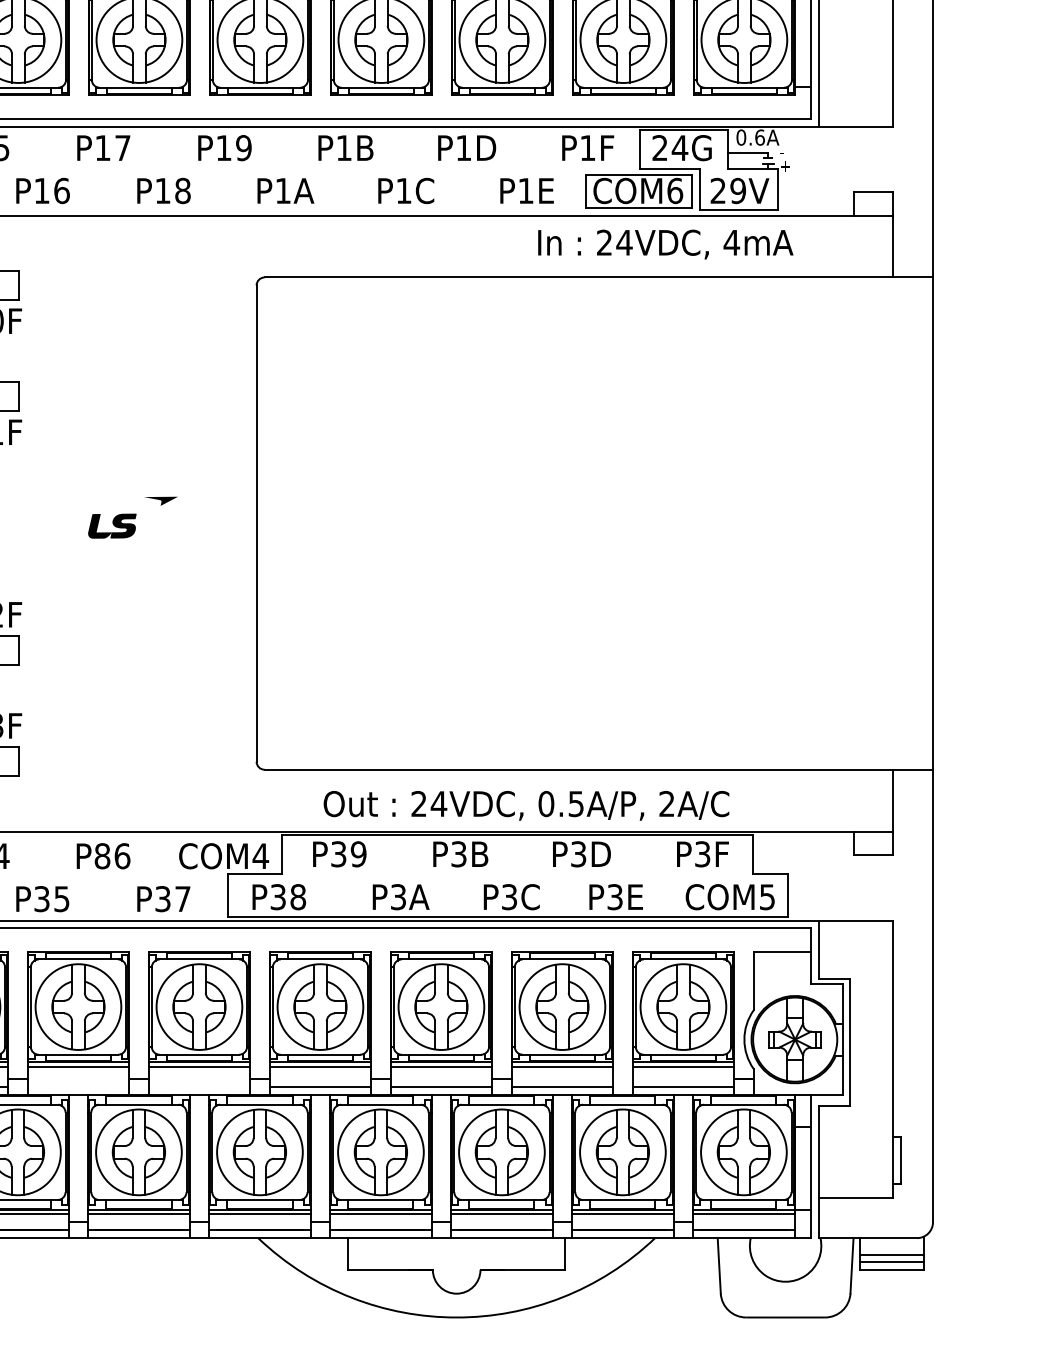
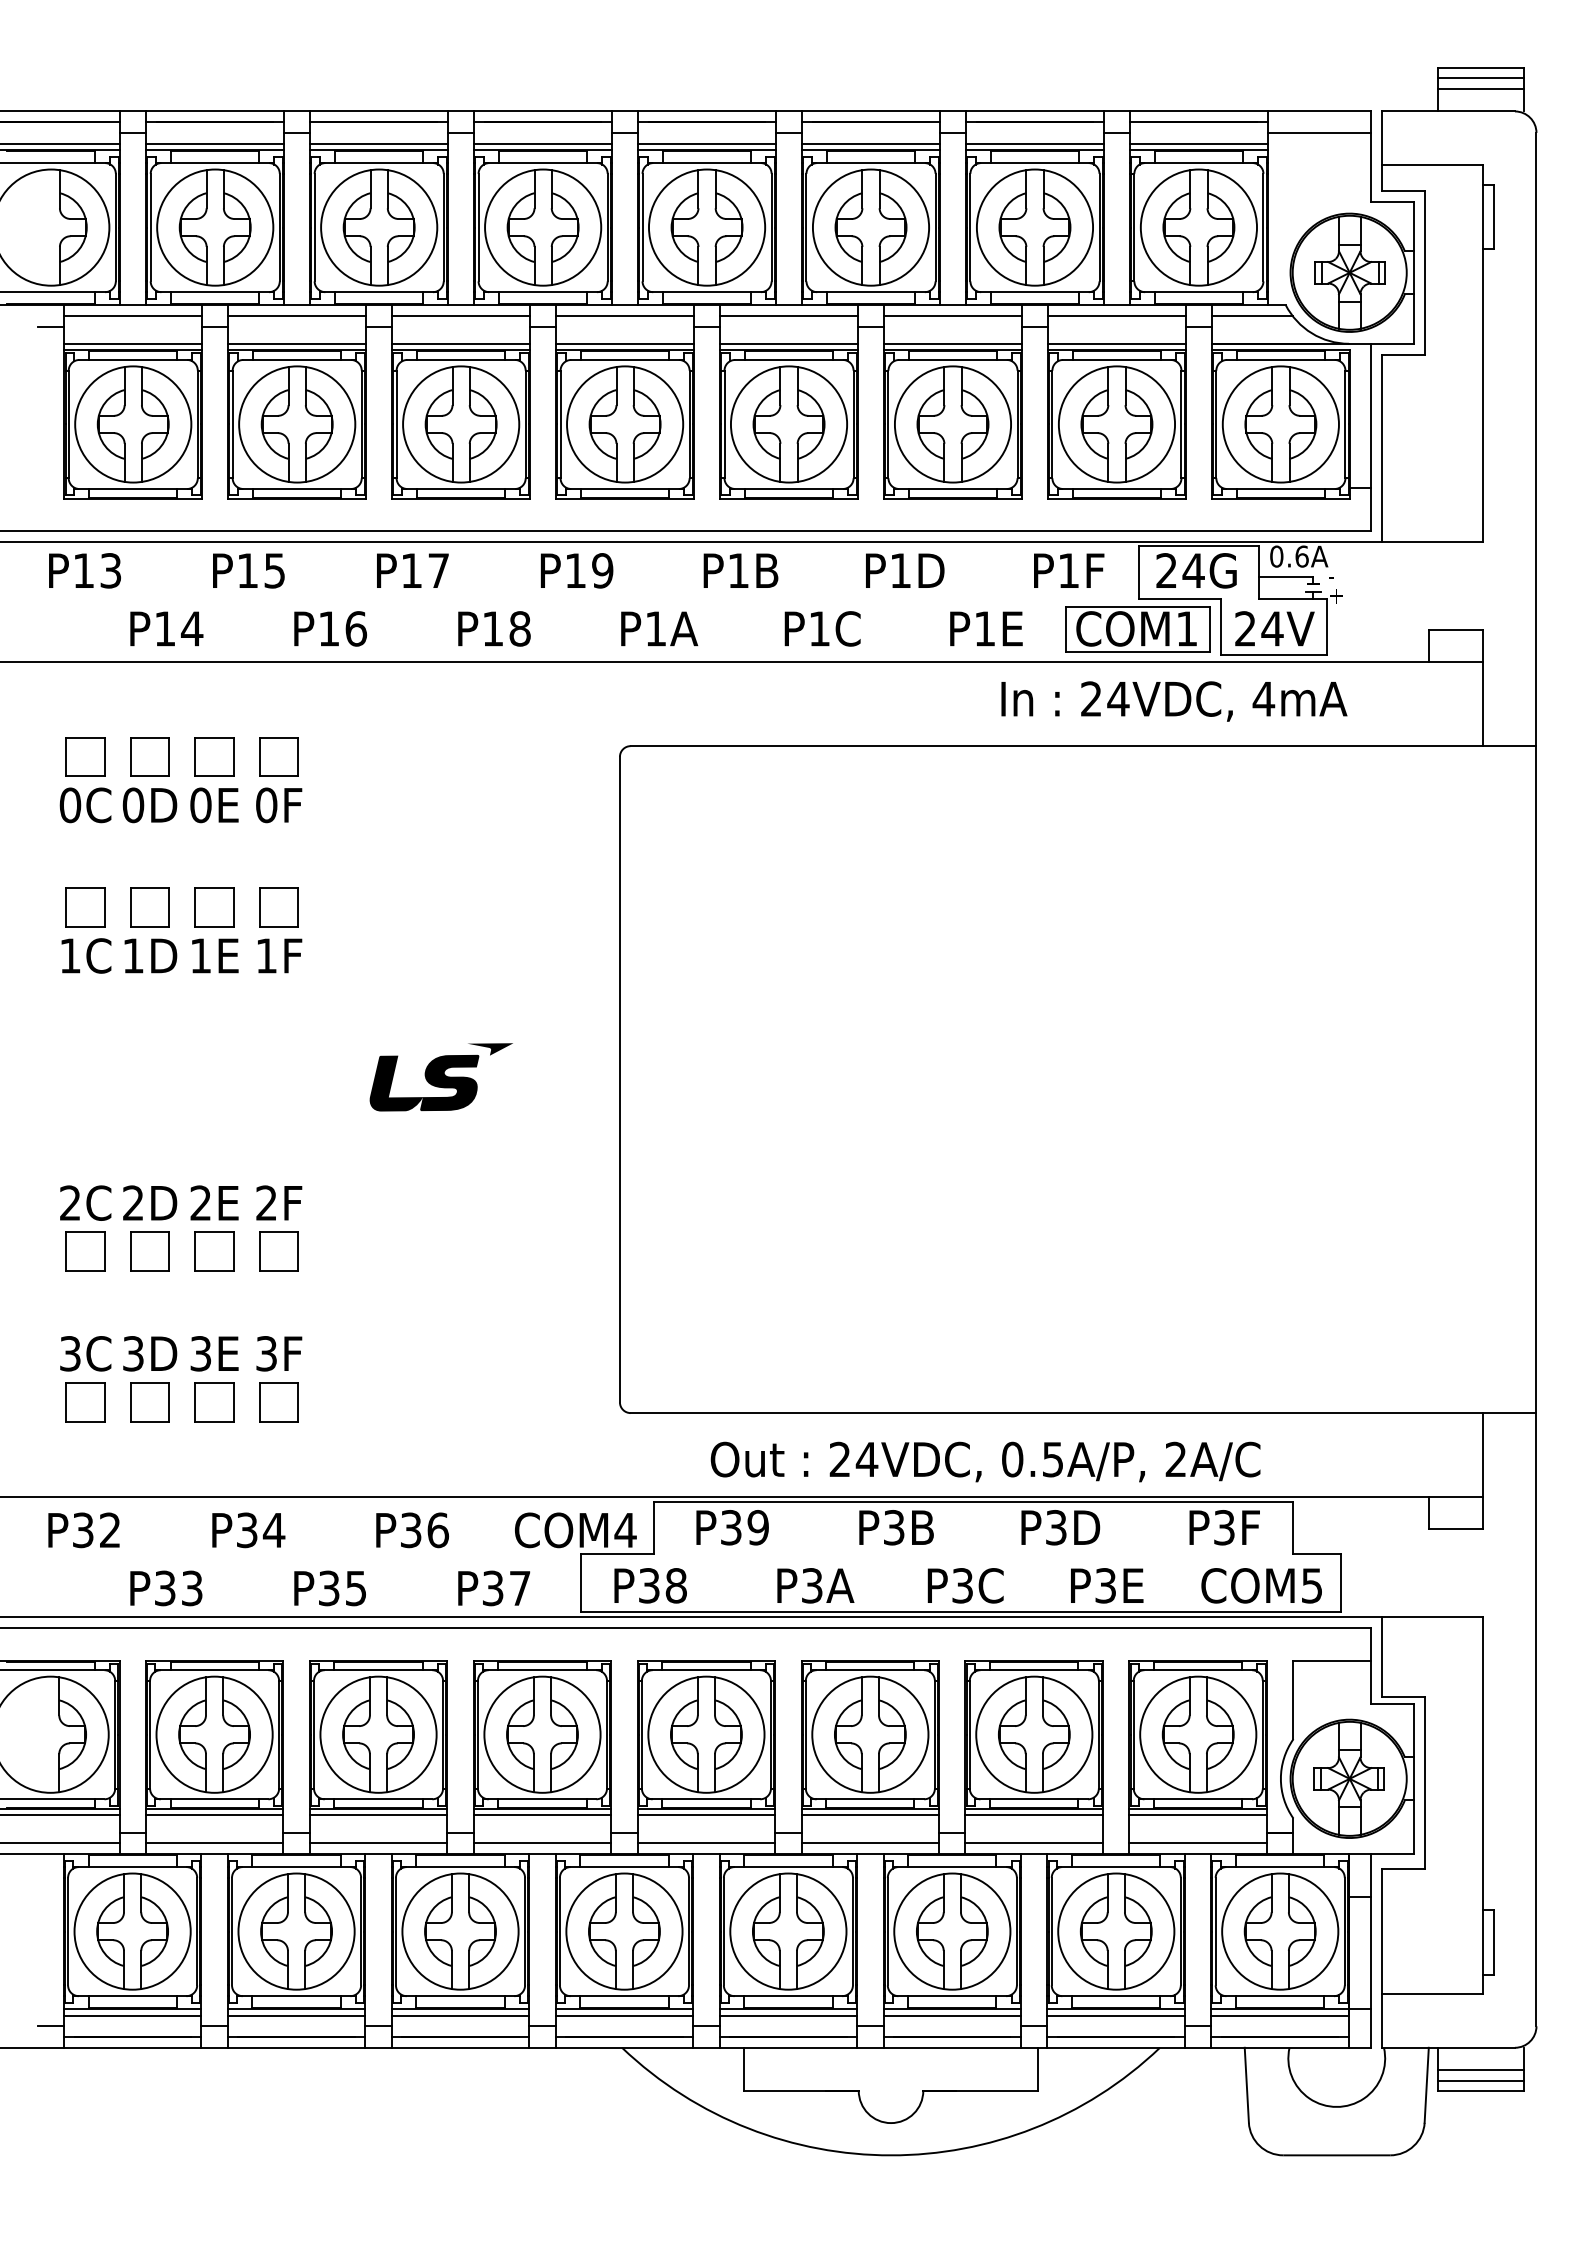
text: (674, 190) -> (1186, 628), COM6 -> COM1
text: (738, 190) -> (1272, 628), 29V -> 24V
part: (112, 525) -> (424, 1082), size x1.67
text: (102, 856) -> (410, 1530), P86 -> P36
line: (78, 1087) -> (378, 1843), added
line: (199, 1087) -> (542, 1843), added

